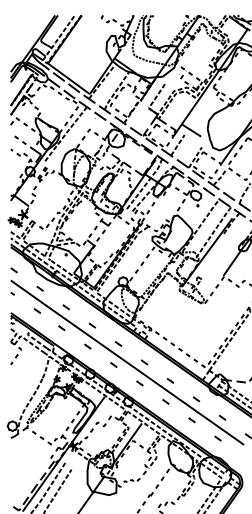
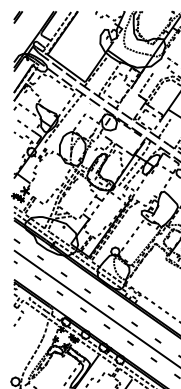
part: (15, 22) -> (18, 17), added

